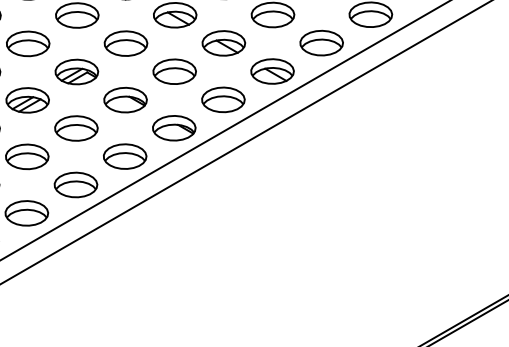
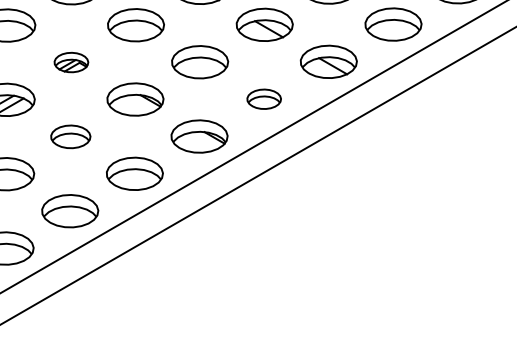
part: (76, 71) -> (70, 61), size x0.6
part: (223, 99) -> (264, 98), size x0.6
part: (76, 128) -> (70, 136), size x0.7

